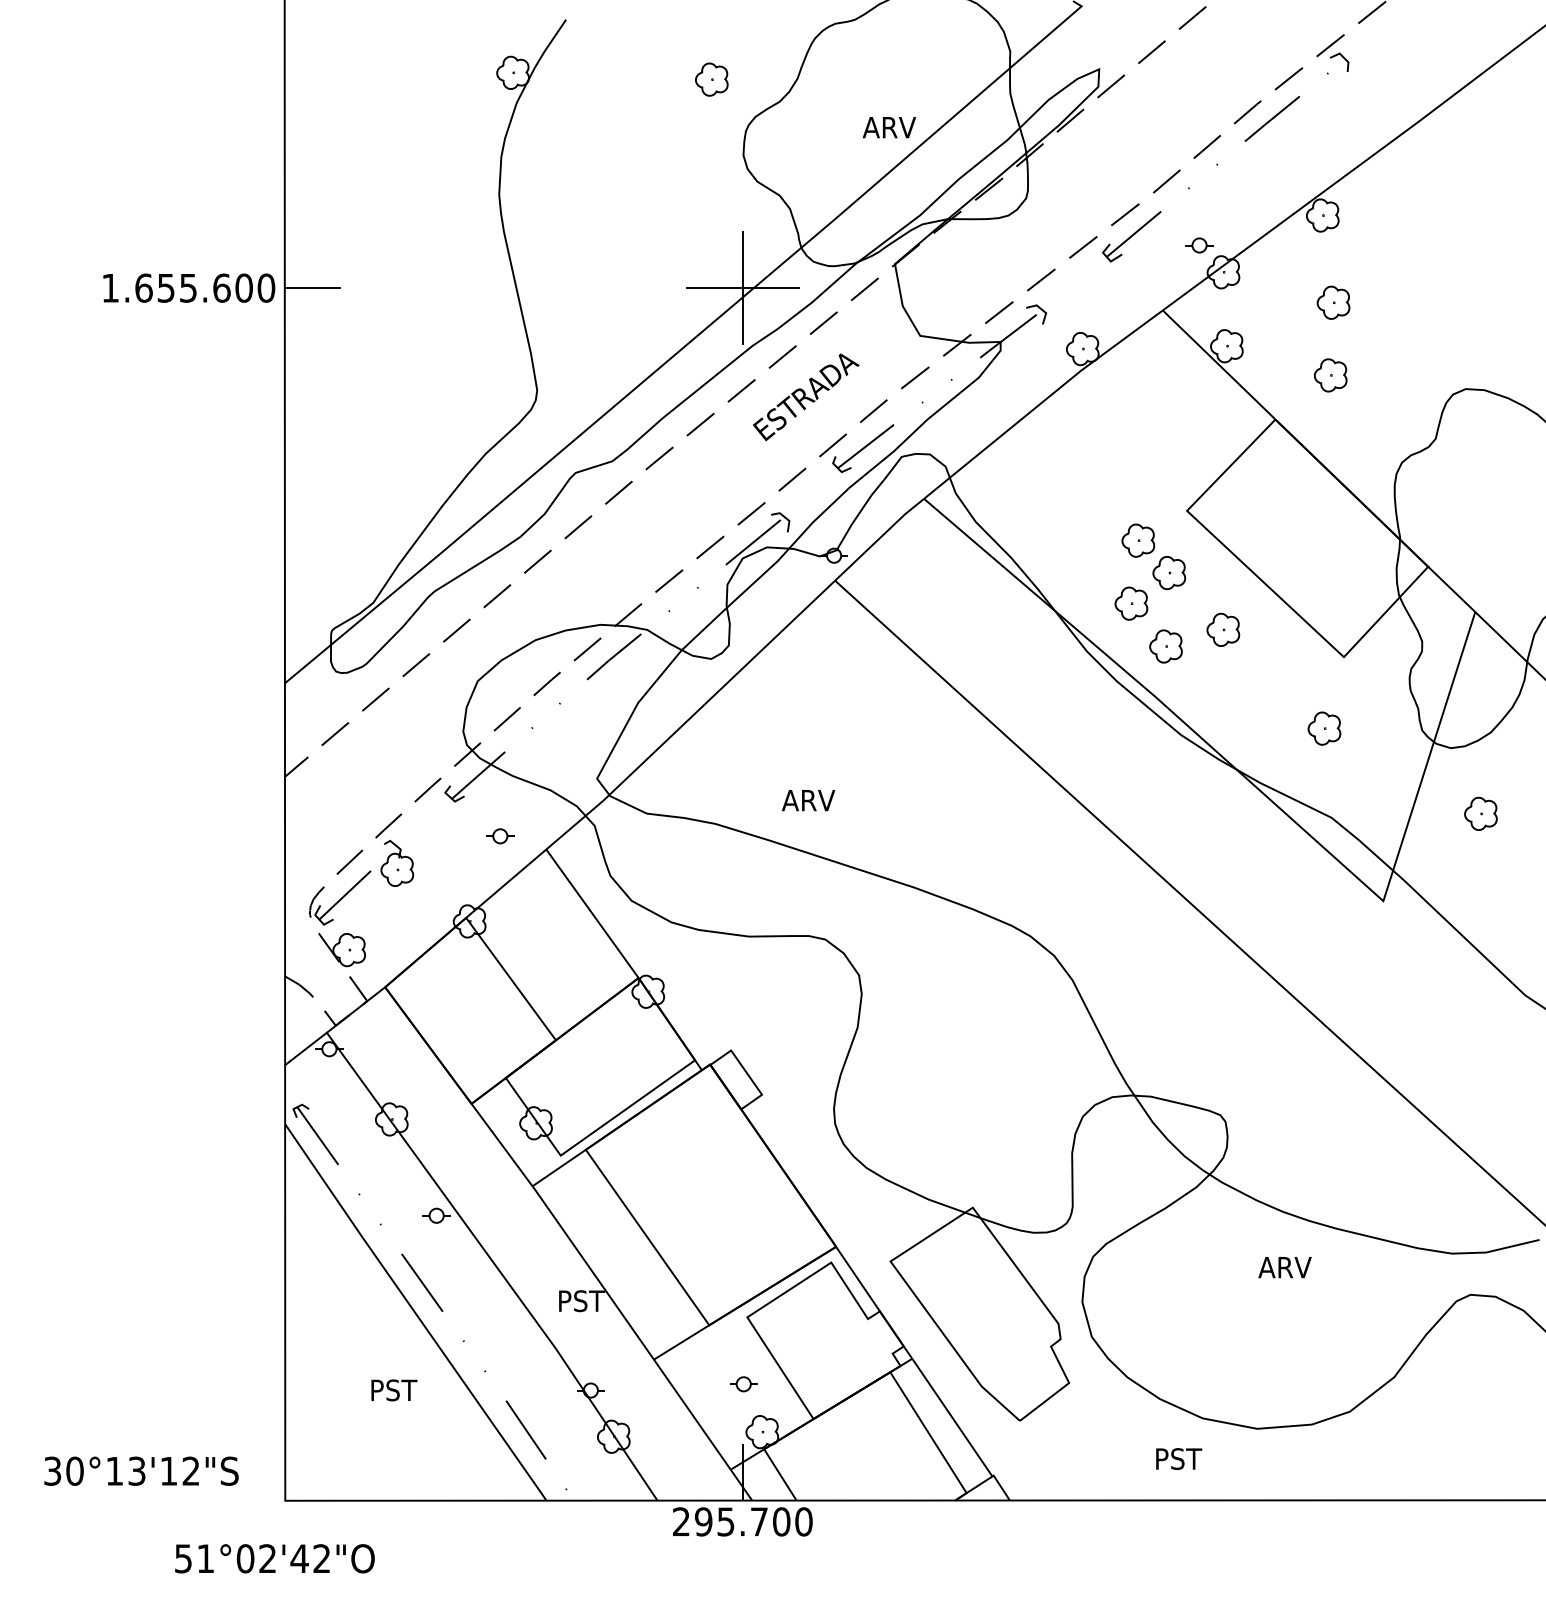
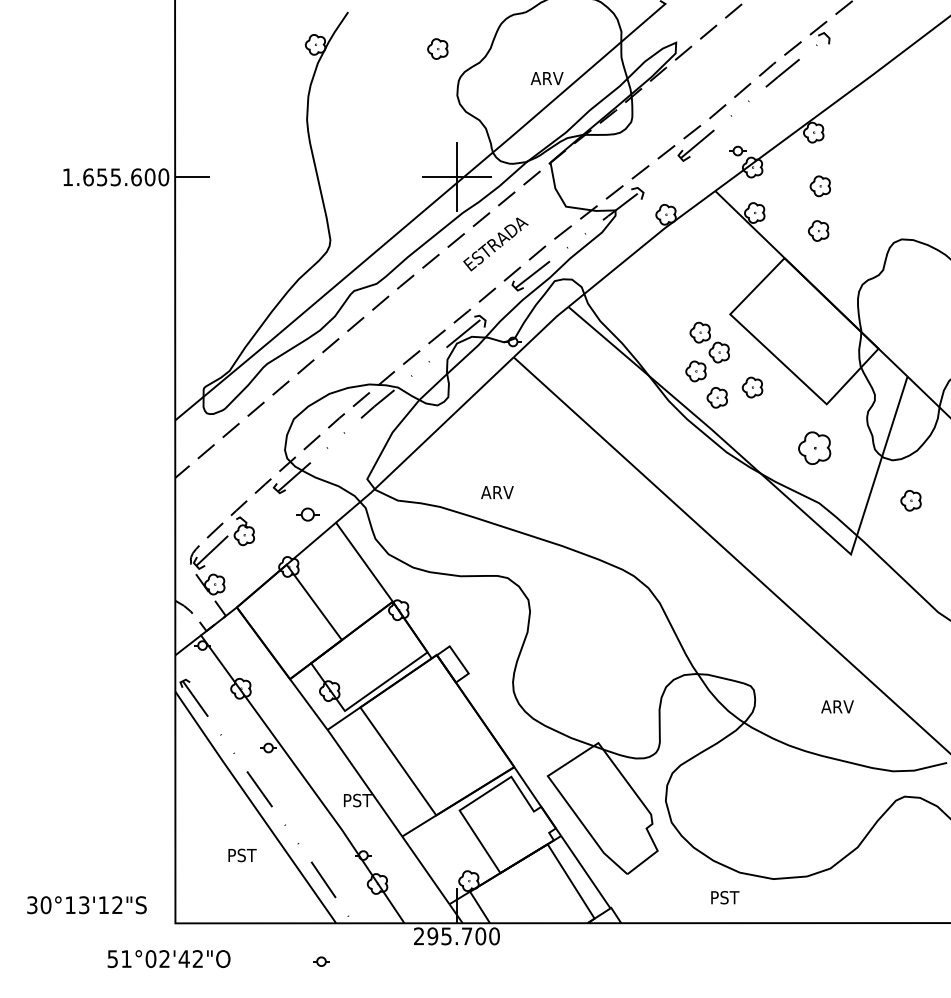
part: (1324, 728) -> (814, 448), size x1.6
part: (499, 836) -> (307, 514), size x1.4
text: (1285, 1266) -> (837, 706), moved
part: (743, 1383) -> (321, 961), moved

